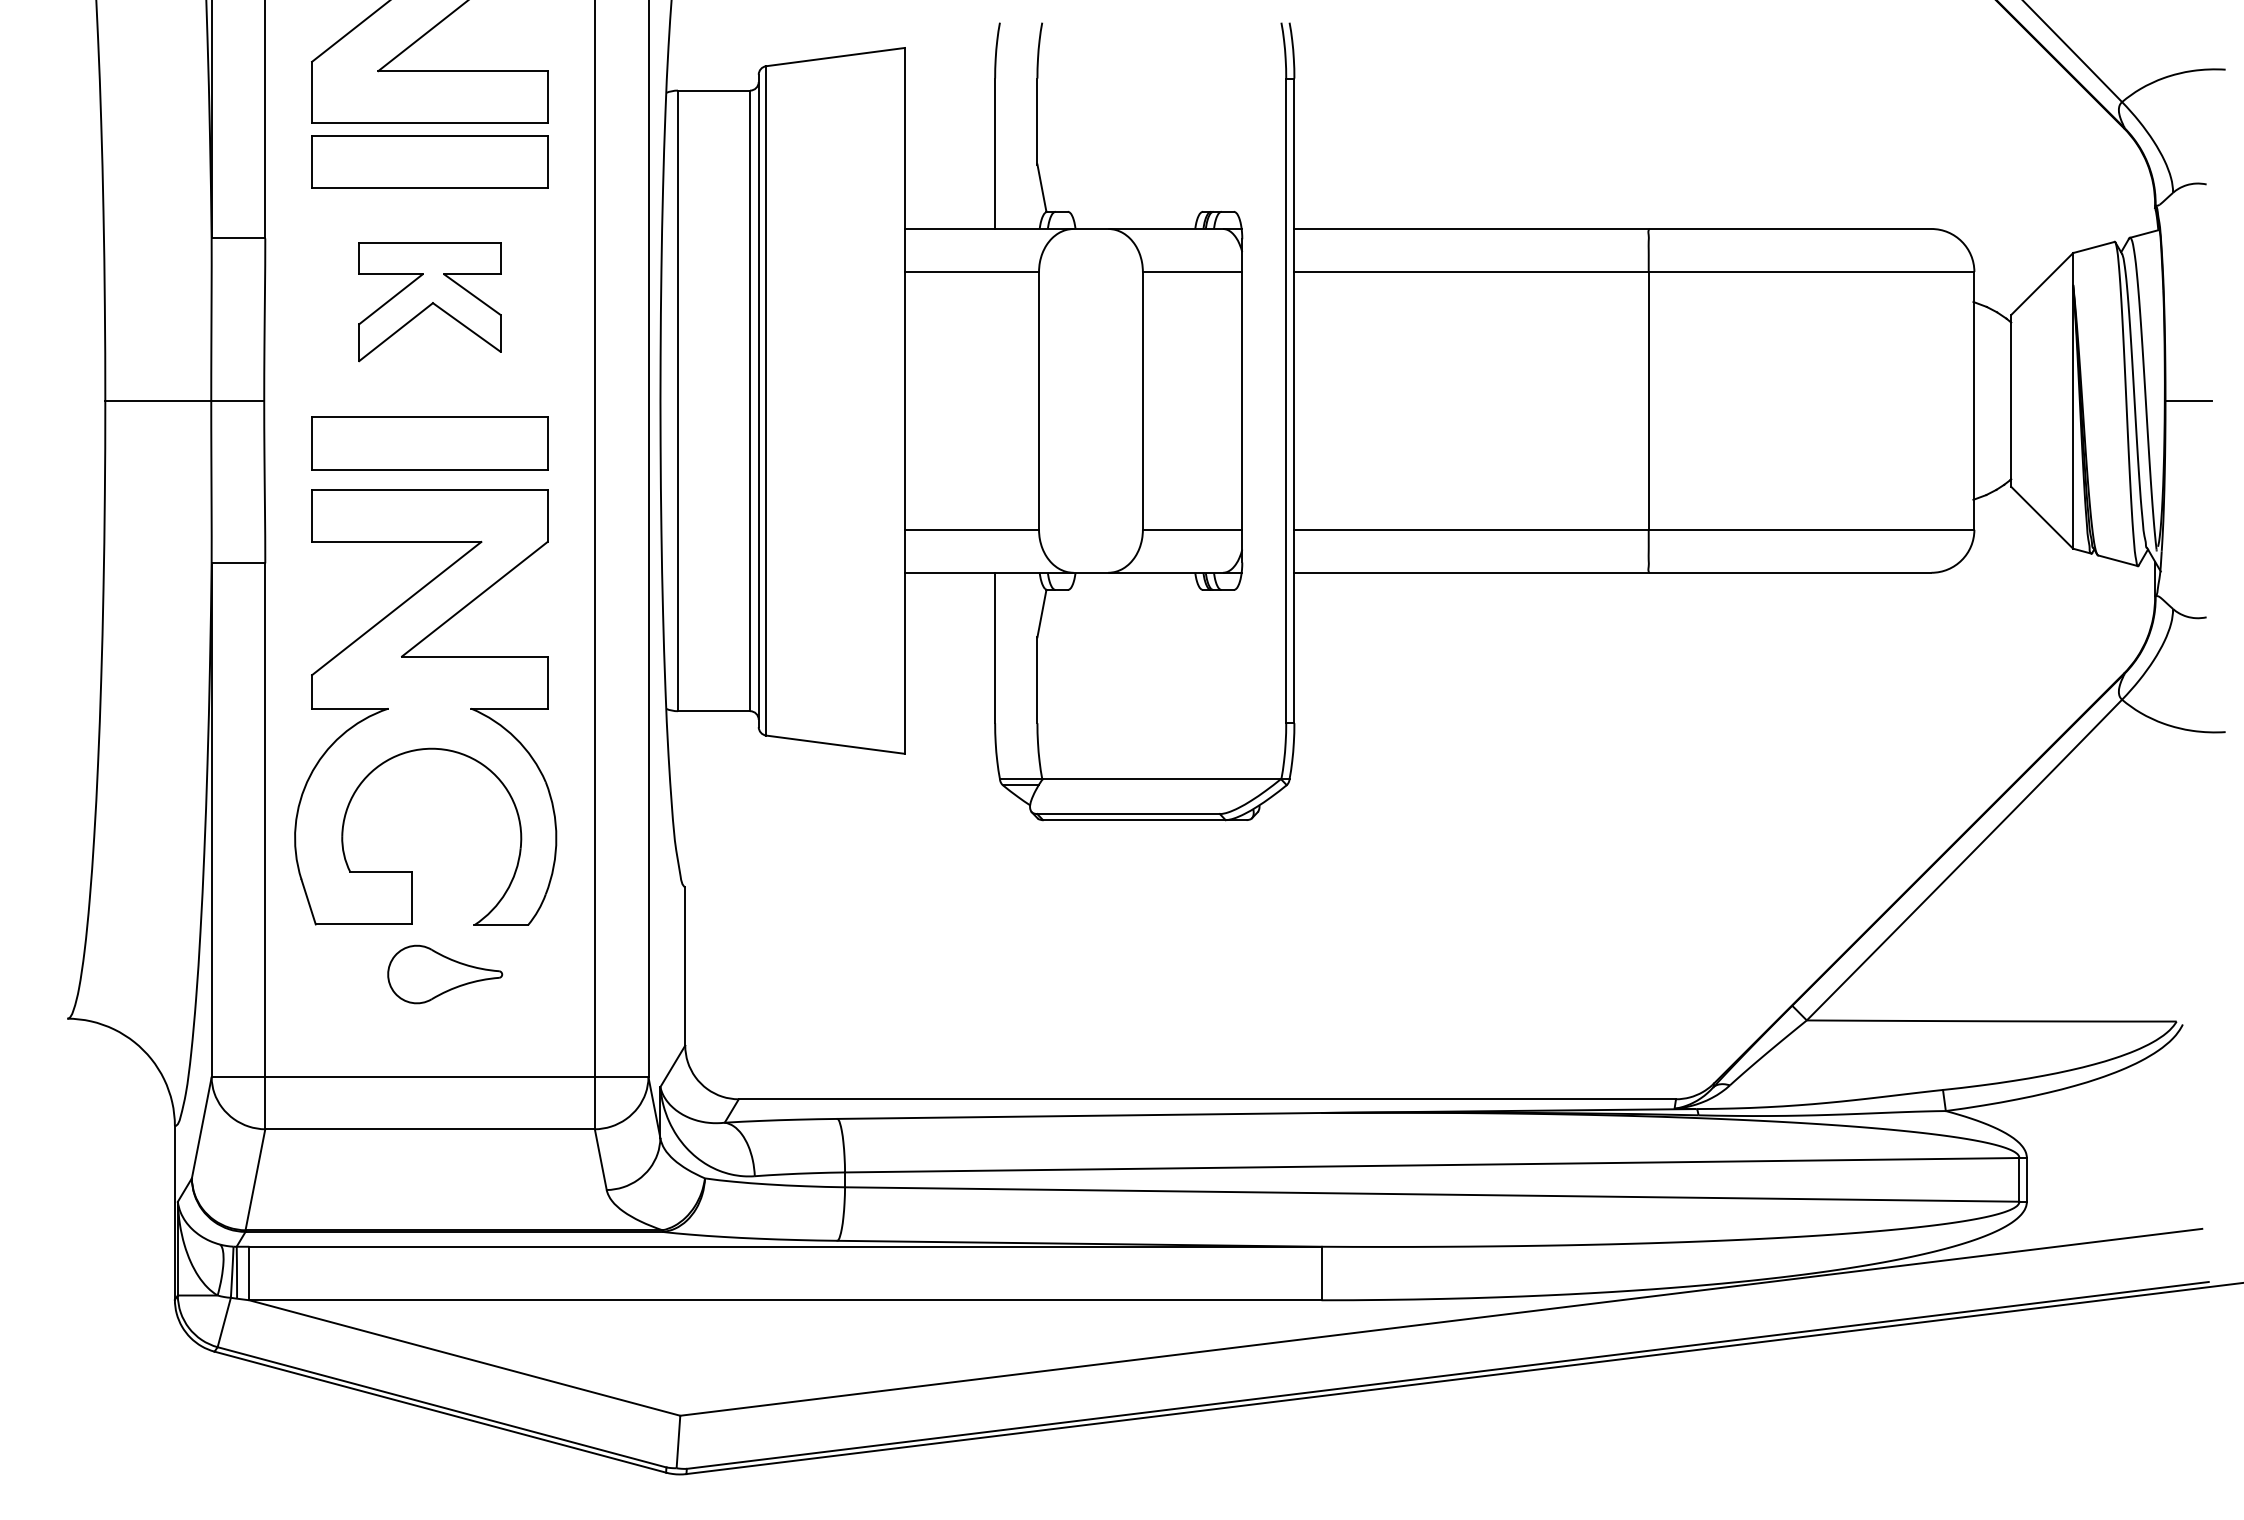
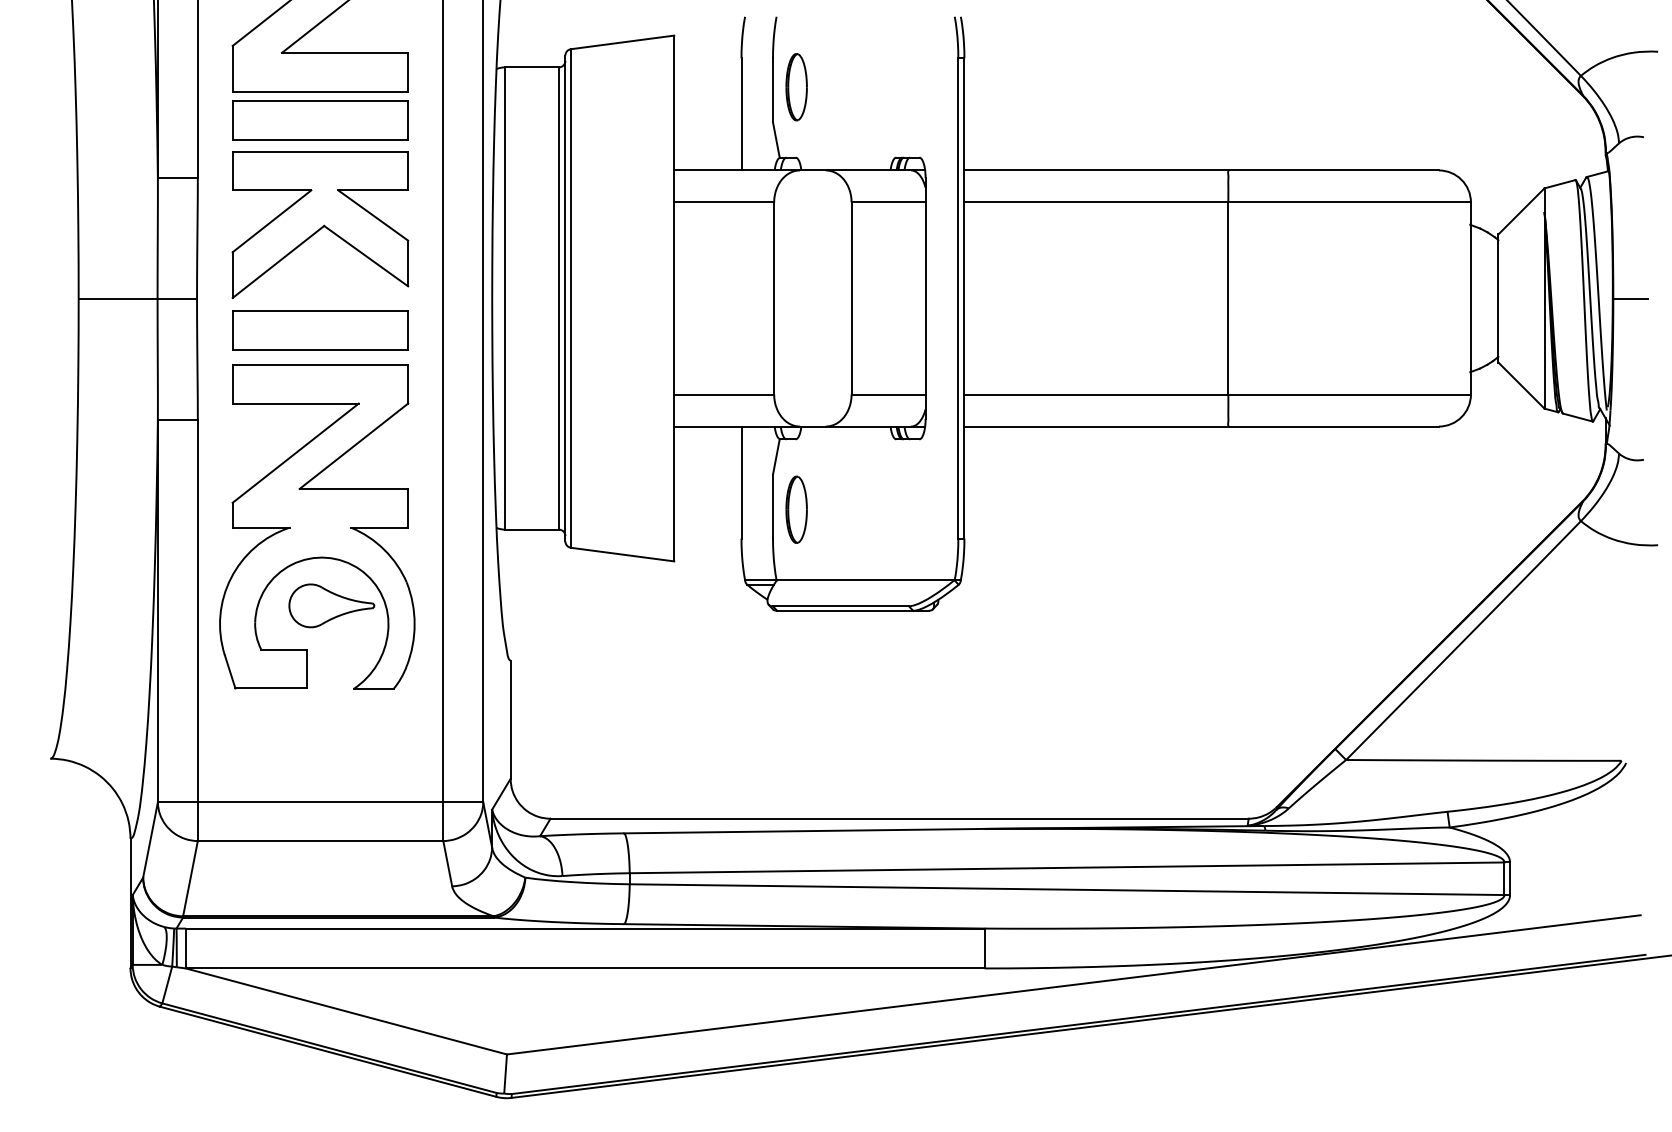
part: (1068, 116) -> (796, 86), added
part: (429, 302) -> (320, 225), size x1.67
part: (1068, 684) -> (796, 509), added
part: (445, 974) -> (332, 605), moved

